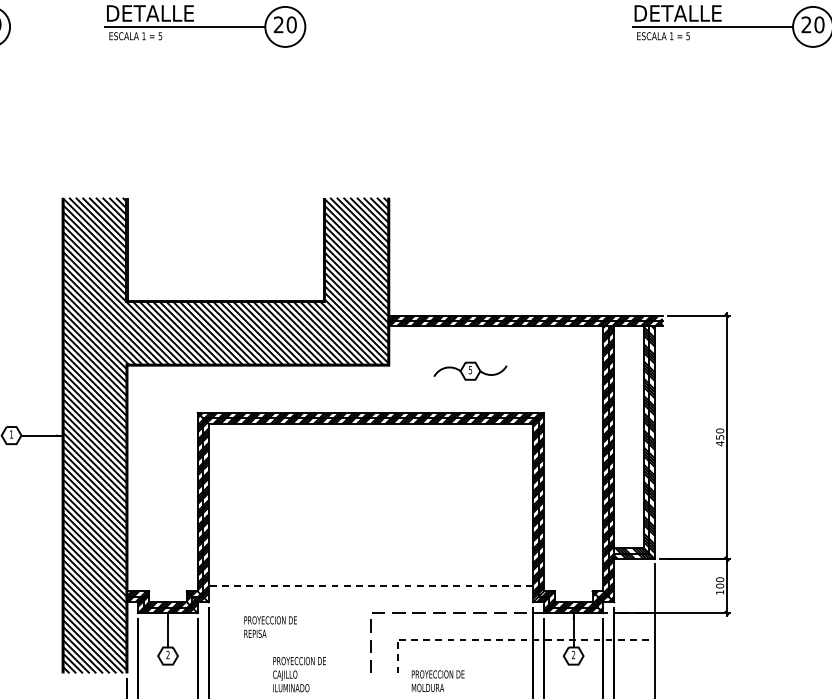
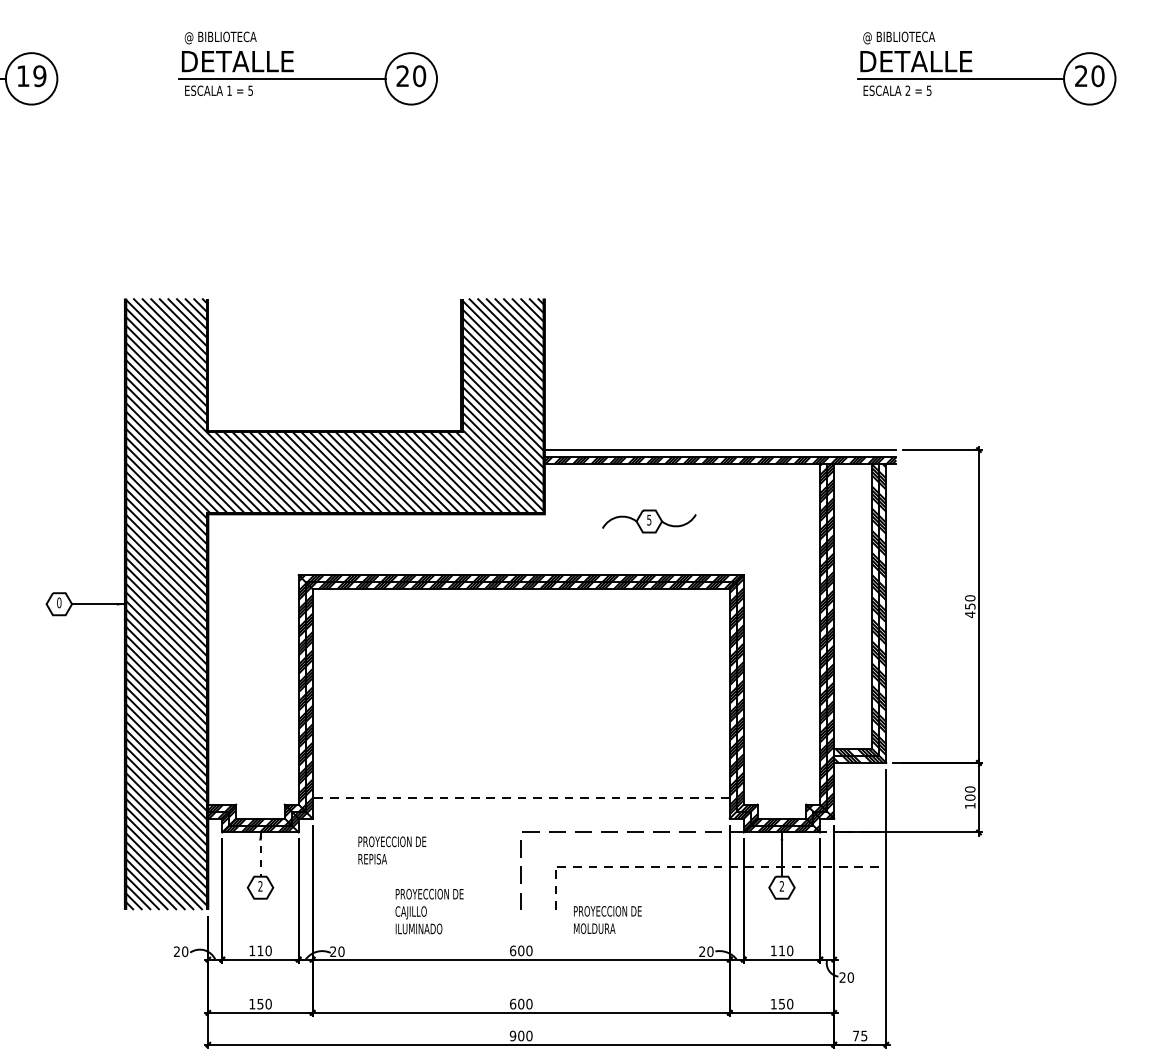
text: (671, 35) -> (907, 90), 1 -> 2
hatch: (525, 318) -> (720, 453), removed
text: (11, 434) -> (59, 602), 1 -> 0
line: (168, 631) -> (260, 855), solid -> dashed

